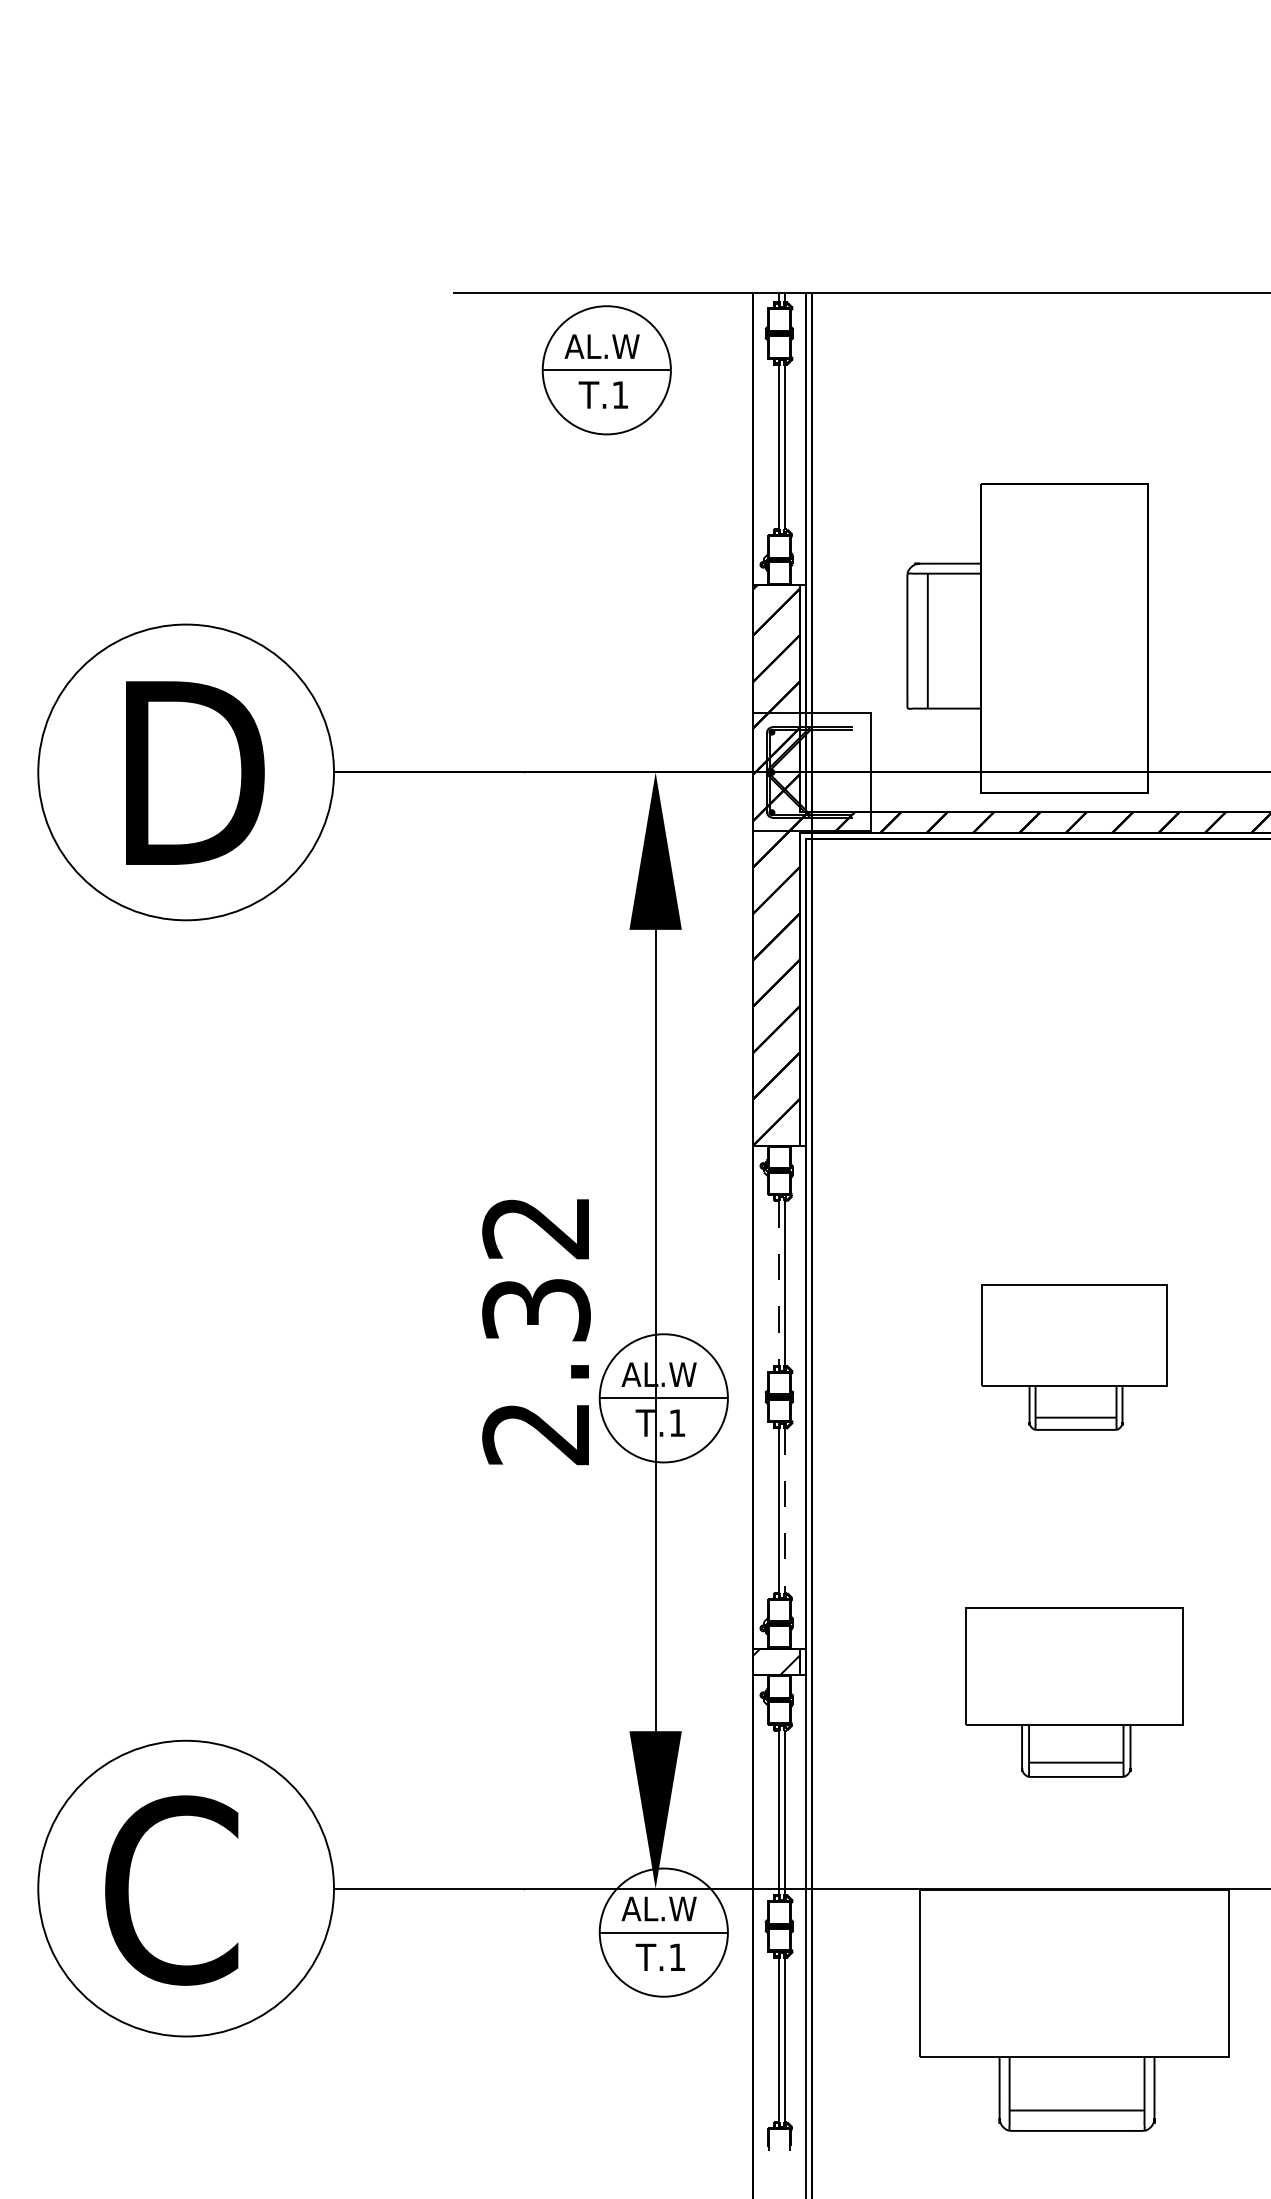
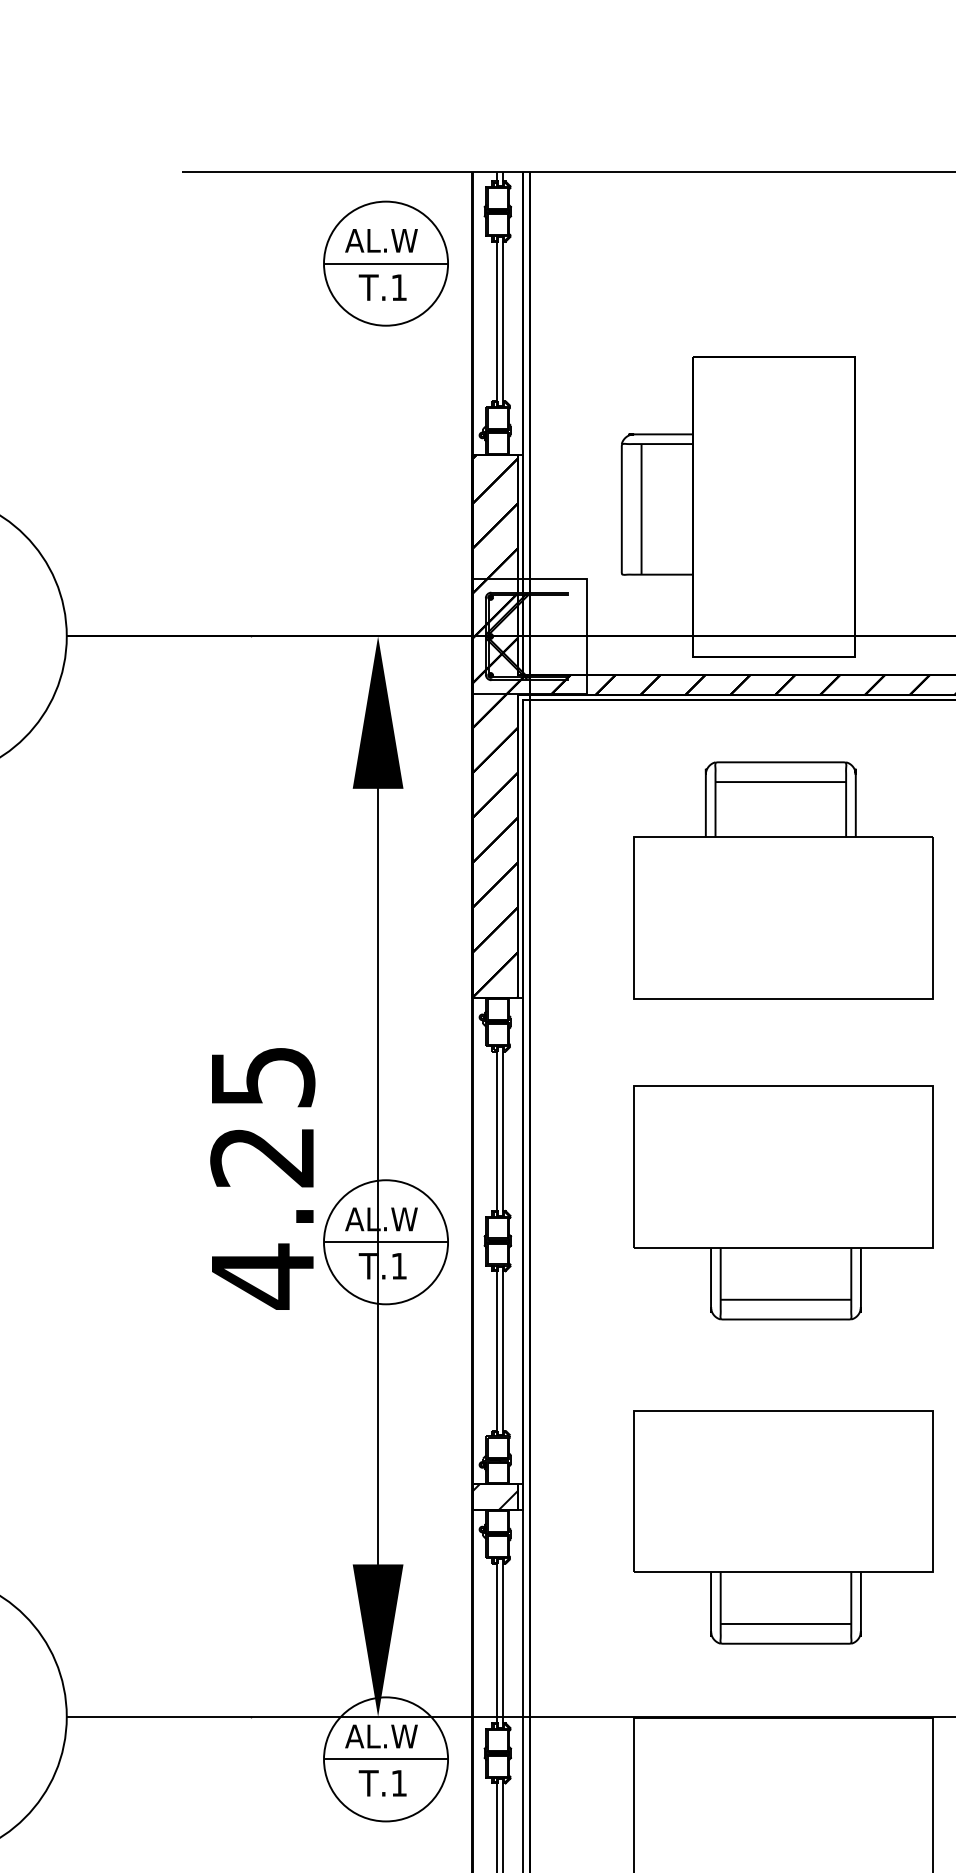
part: (606, 370) -> (385, 263), moved
part: (1074, 1024) -> (783, 880), added
line: (778, 1284) -> (497, 1132), dashed -> solid
text: (536, 1332) -> (262, 1178), 2.32 -> 4.25
part: (1074, 1357) -> (783, 1202), size x1.67
line: (785, 1511) -> (503, 1351), dashed -> solid
part: (1074, 1692) -> (783, 1526), size x1.43

